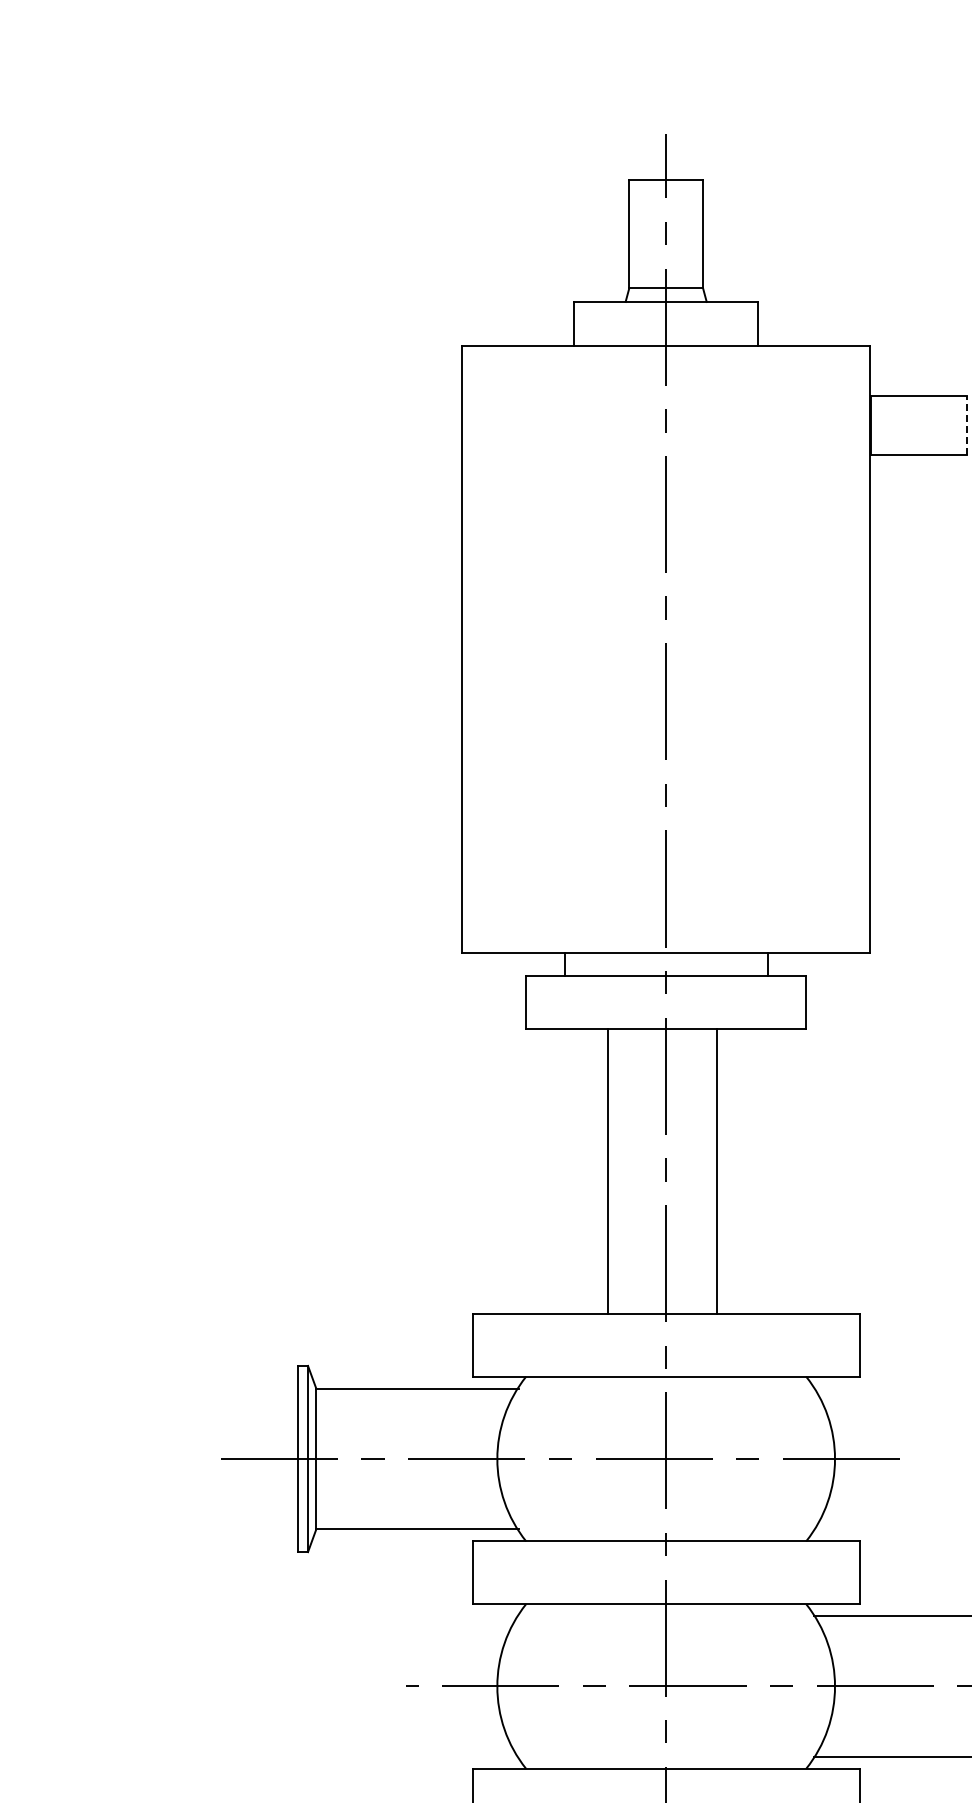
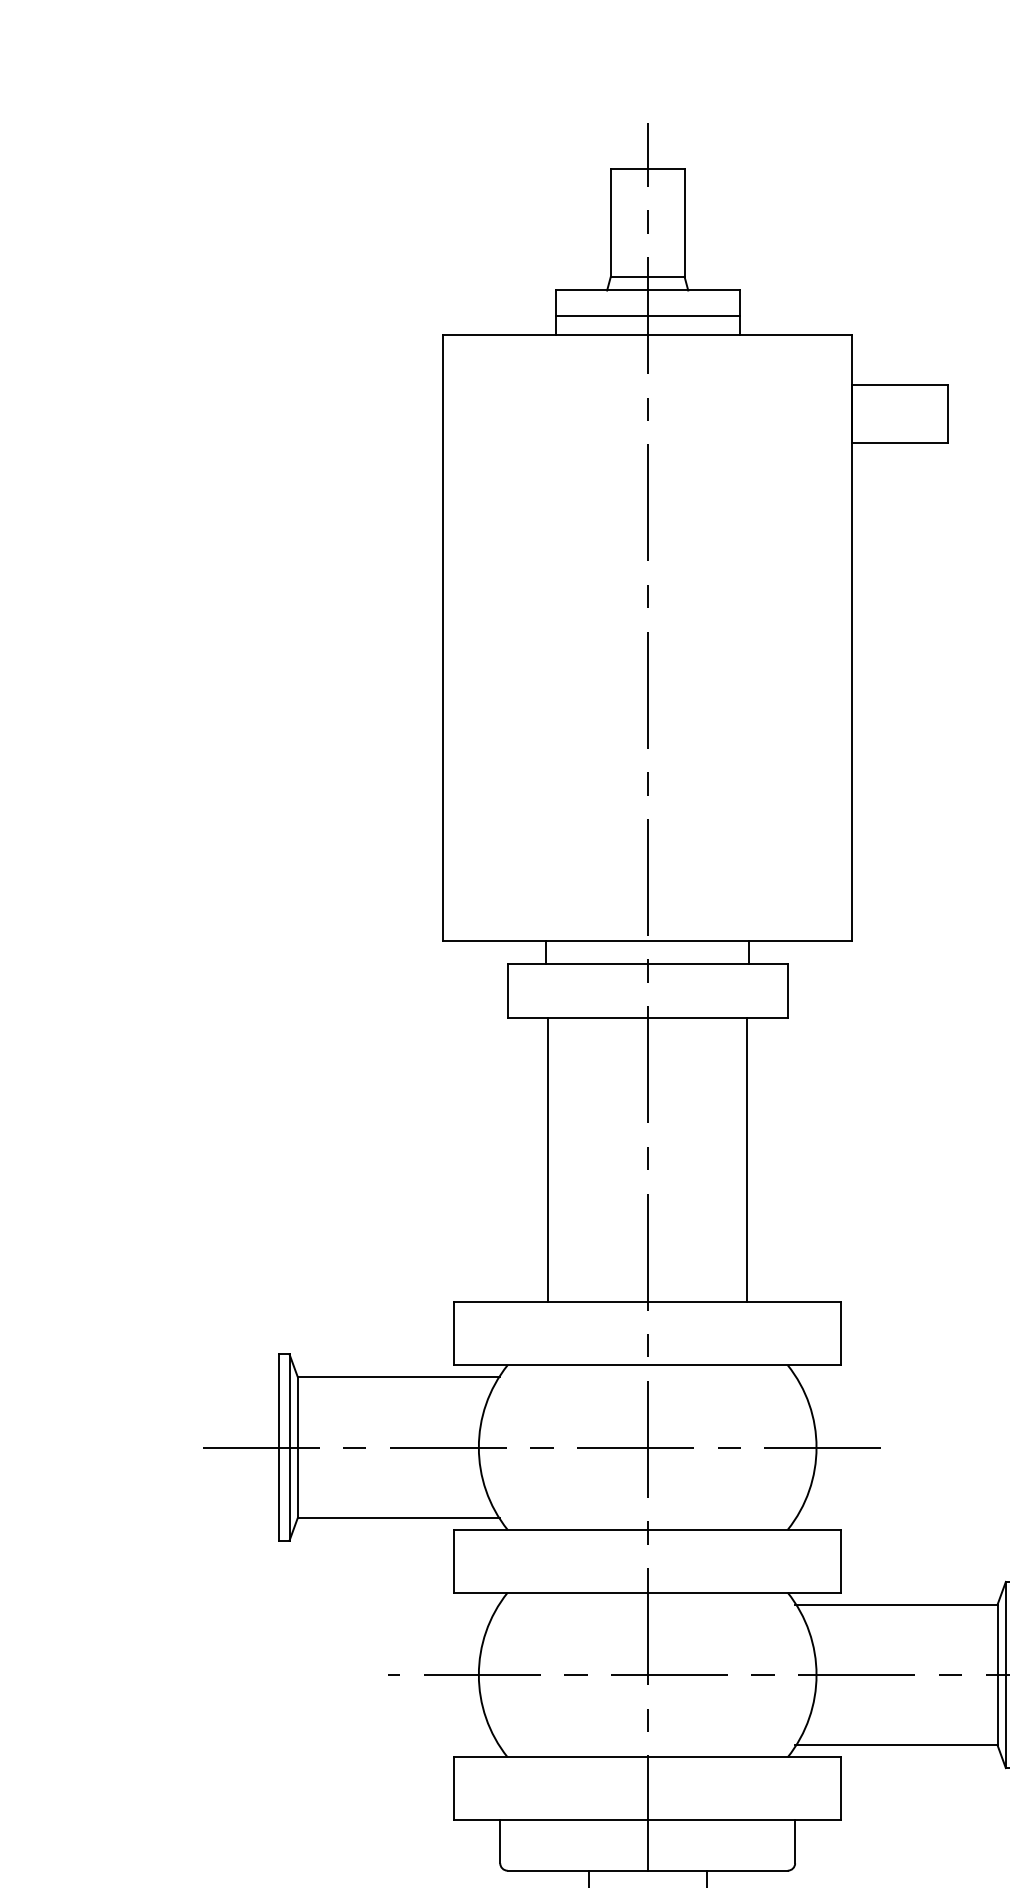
line: (665, 327) -> (647, 316), added
line: (966, 424) -> (948, 413), dashed -> solid
line: (607, 1170) -> (548, 1159), moved
line: (716, 1170) -> (747, 1159), moved

